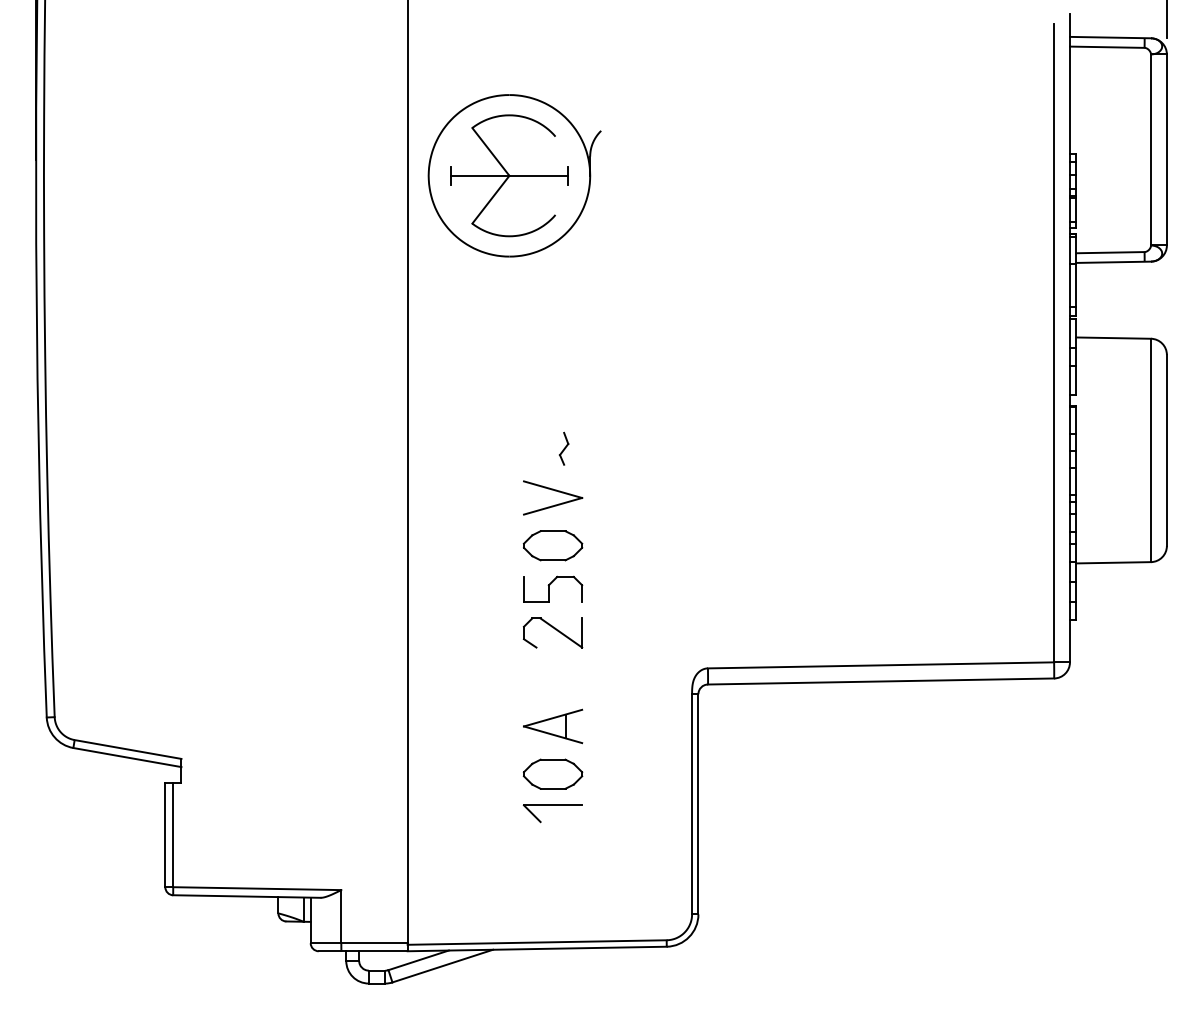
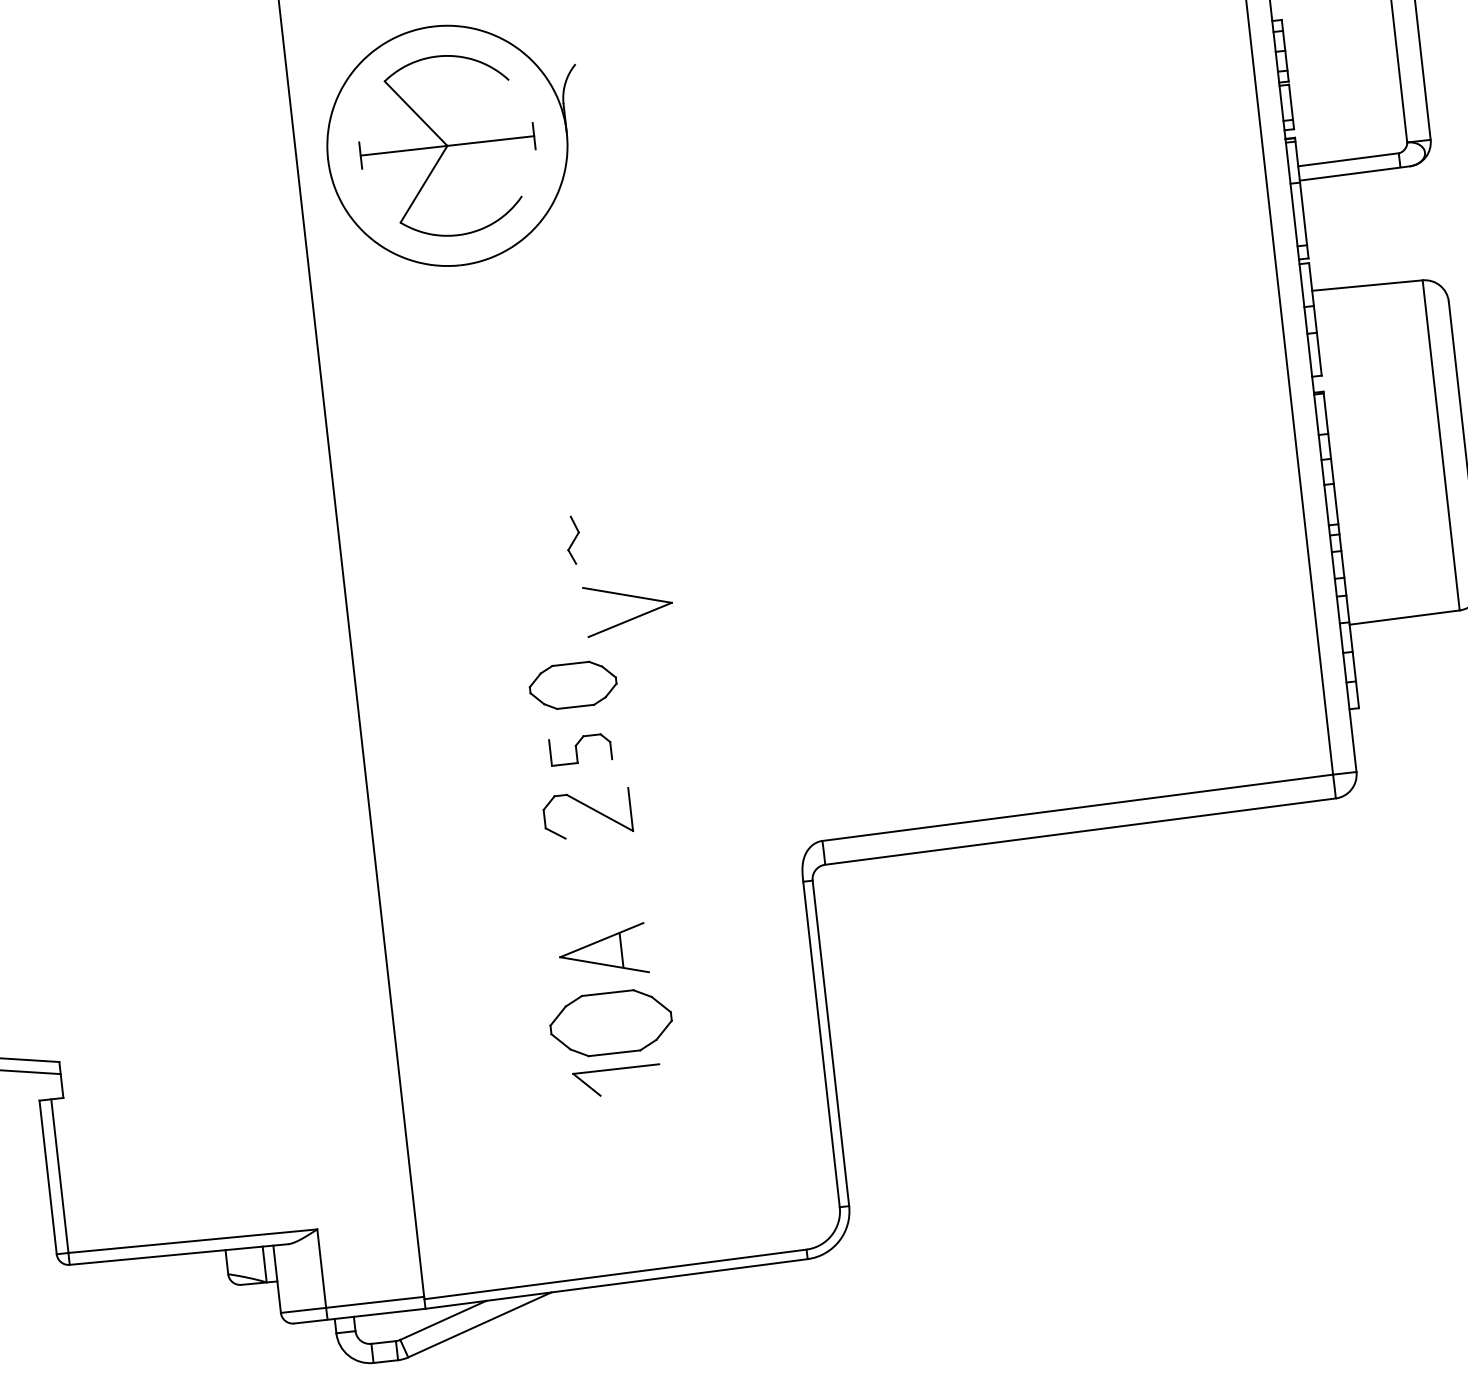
part: (555, 491) -> (631, 597), moved
part: (553, 588) -> (580, 748), size x0.7
part: (552, 773) -> (610, 1022), size x1.4

